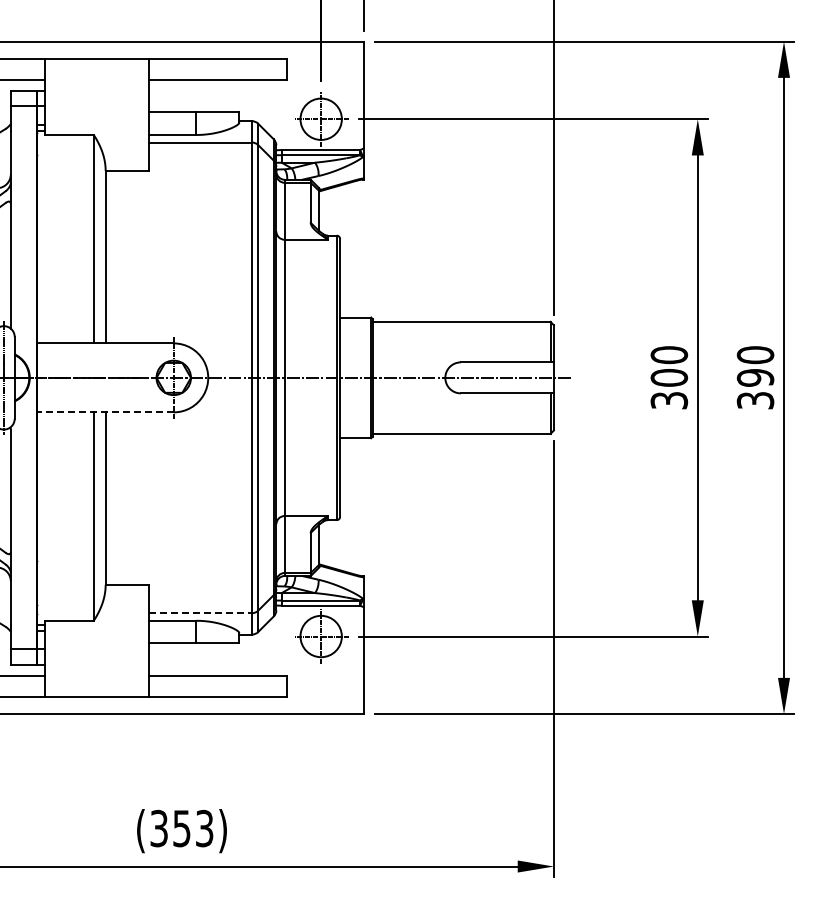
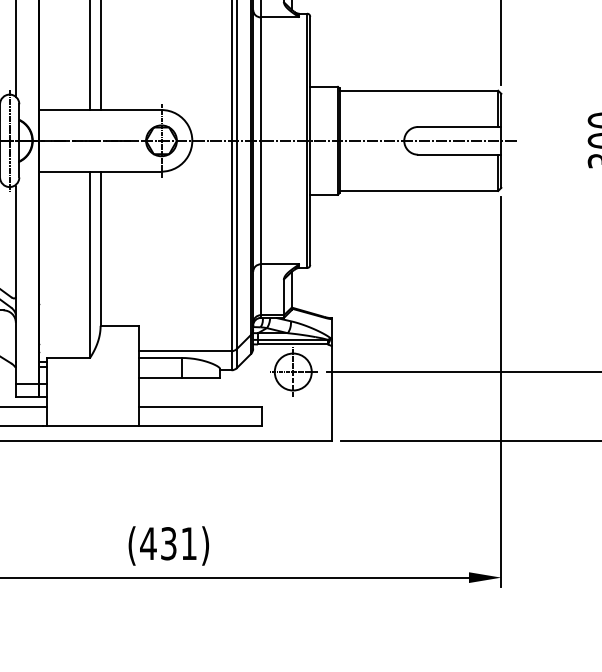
line: (105, 412) -> (100, 171), dashed -> solid
line: (200, 613) -> (185, 351), dashed -> solid
text: (181, 828) -> (168, 543), (353) -> (431)

